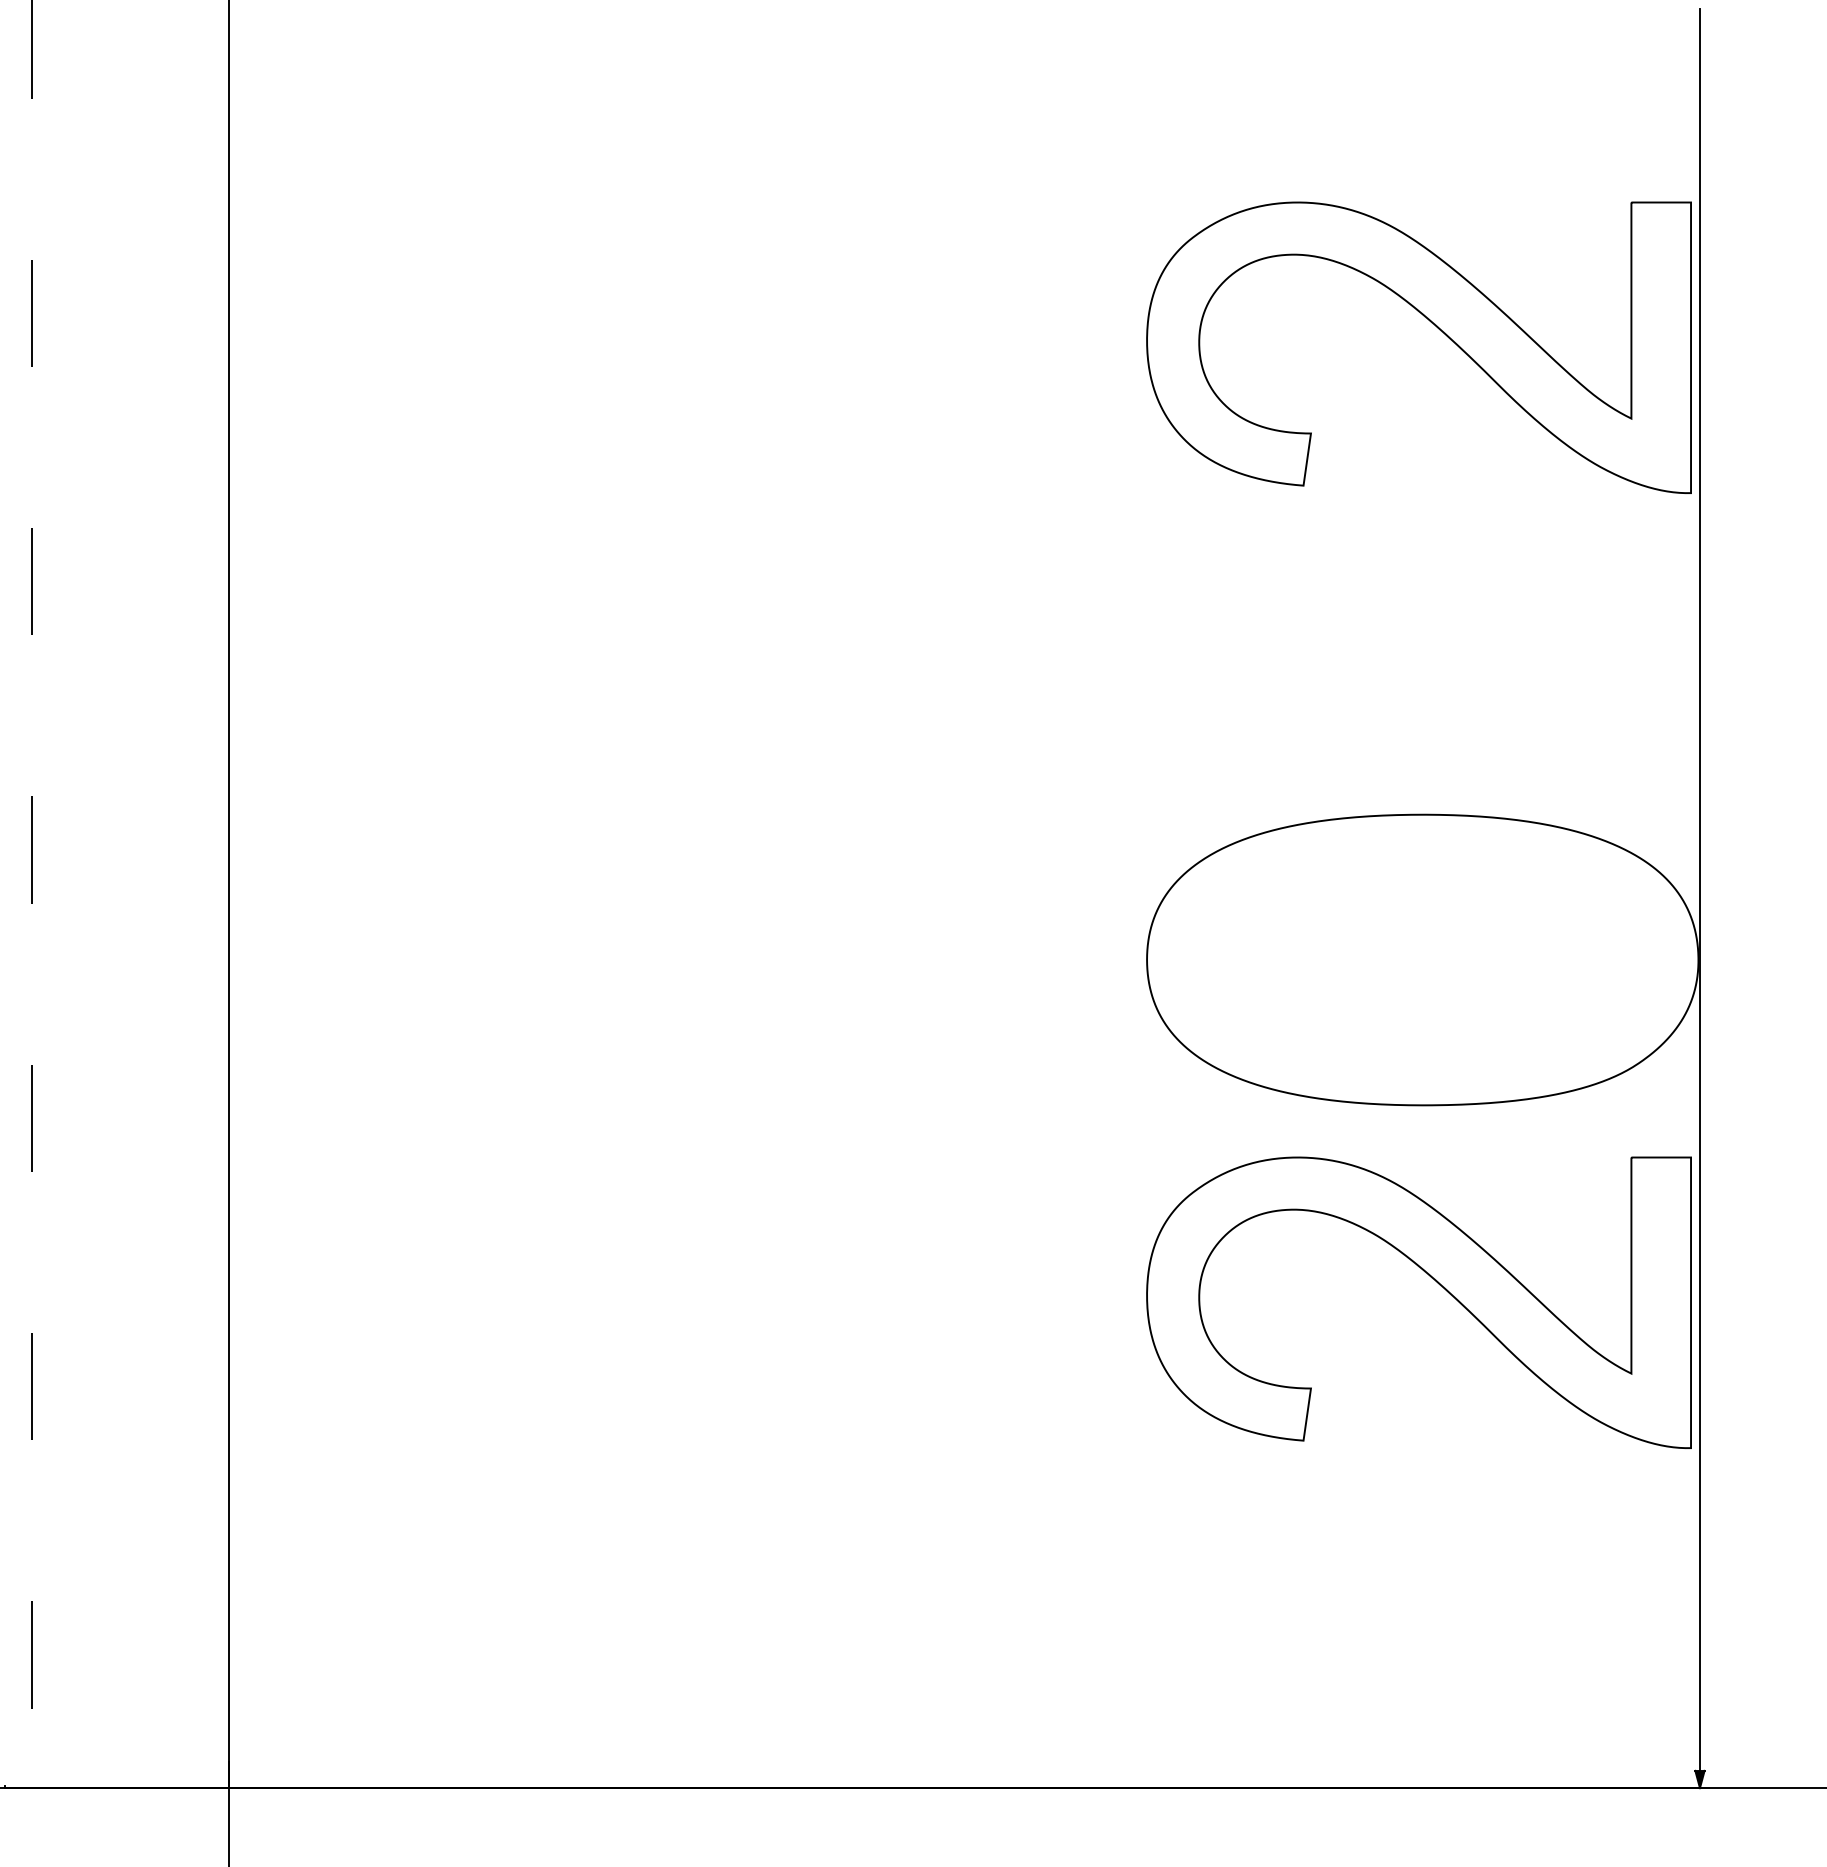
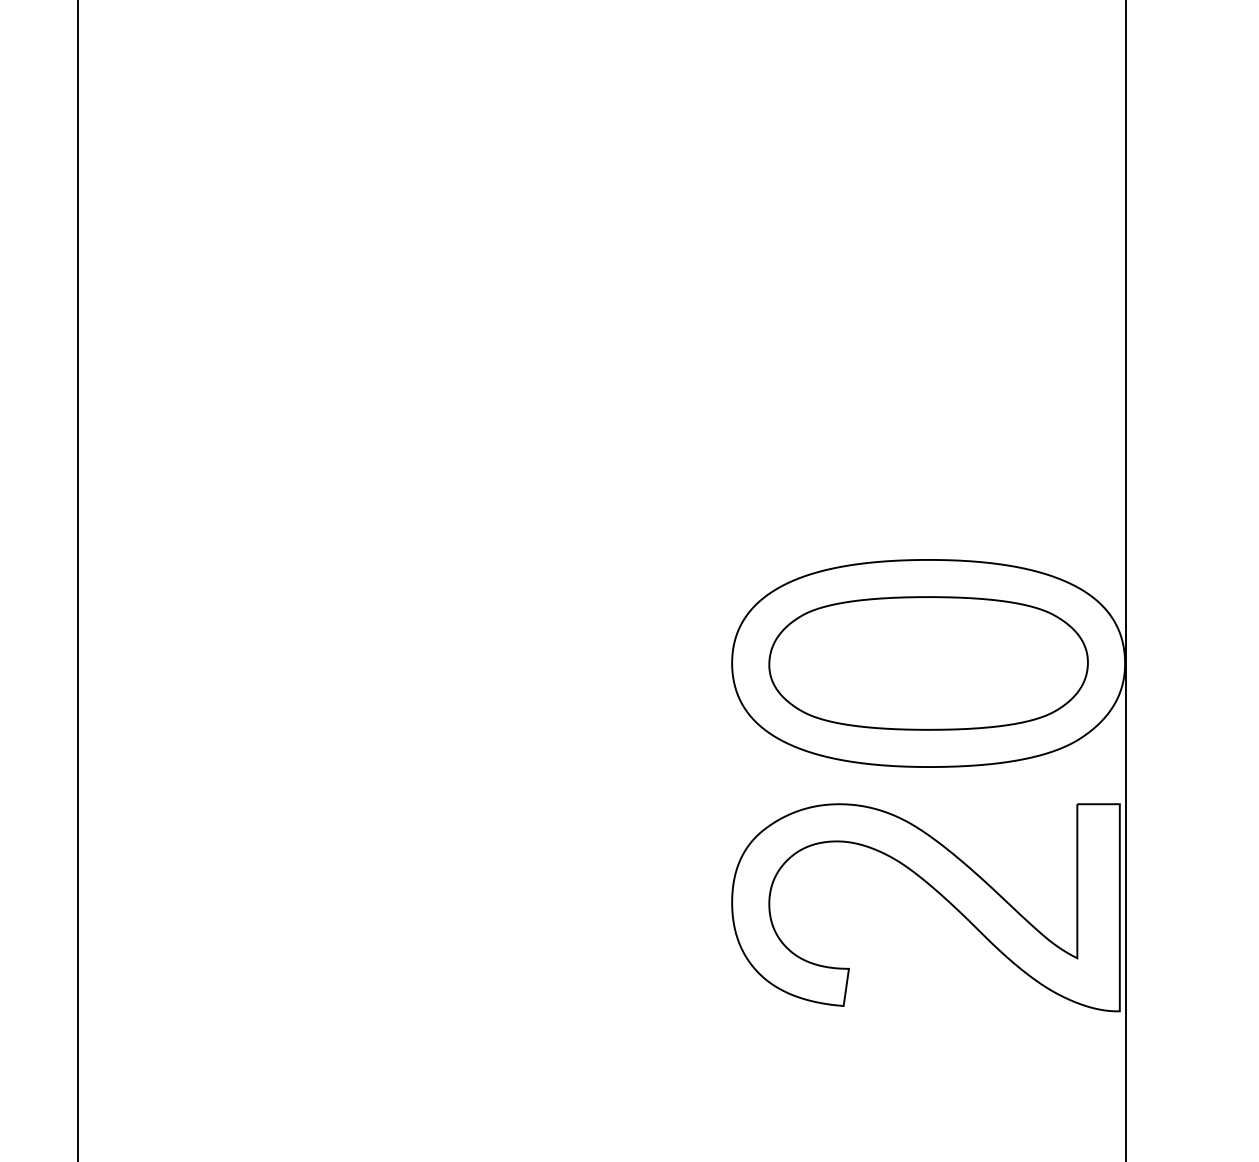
part: (1437, 328) -> (939, 213), removed
part: (1422, 960) -> (928, 663), added

